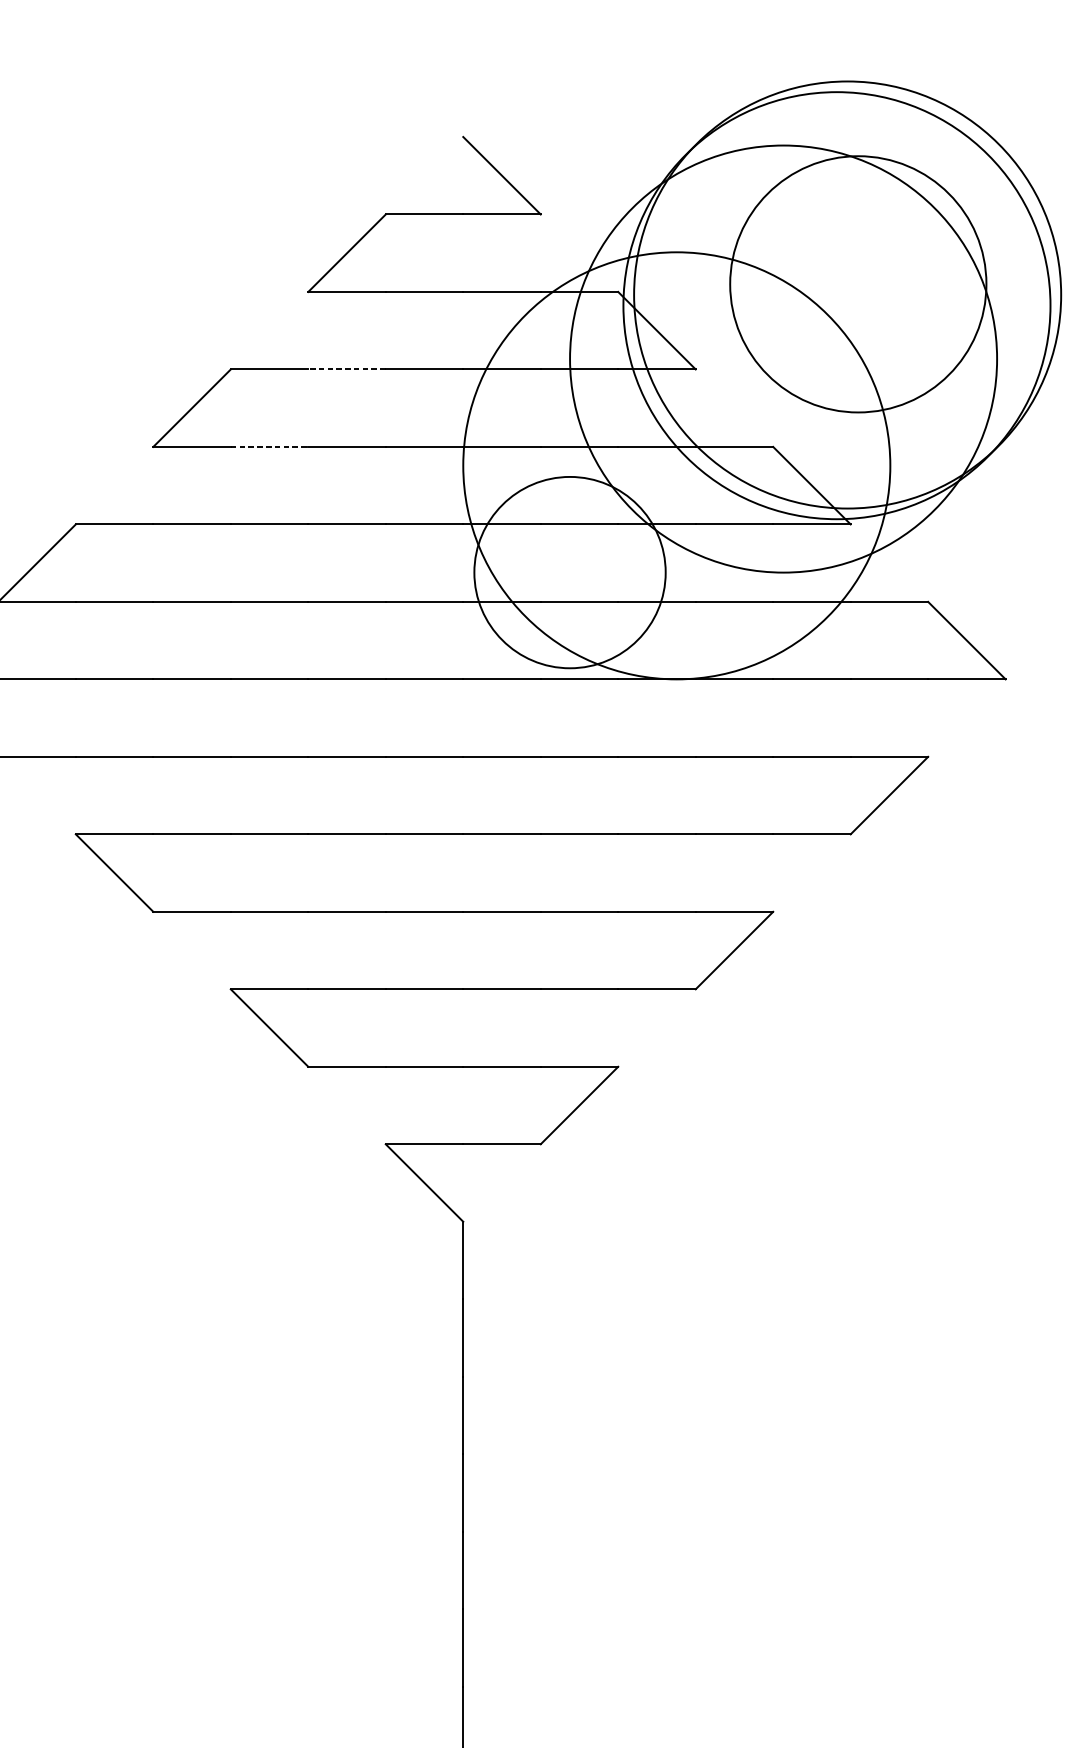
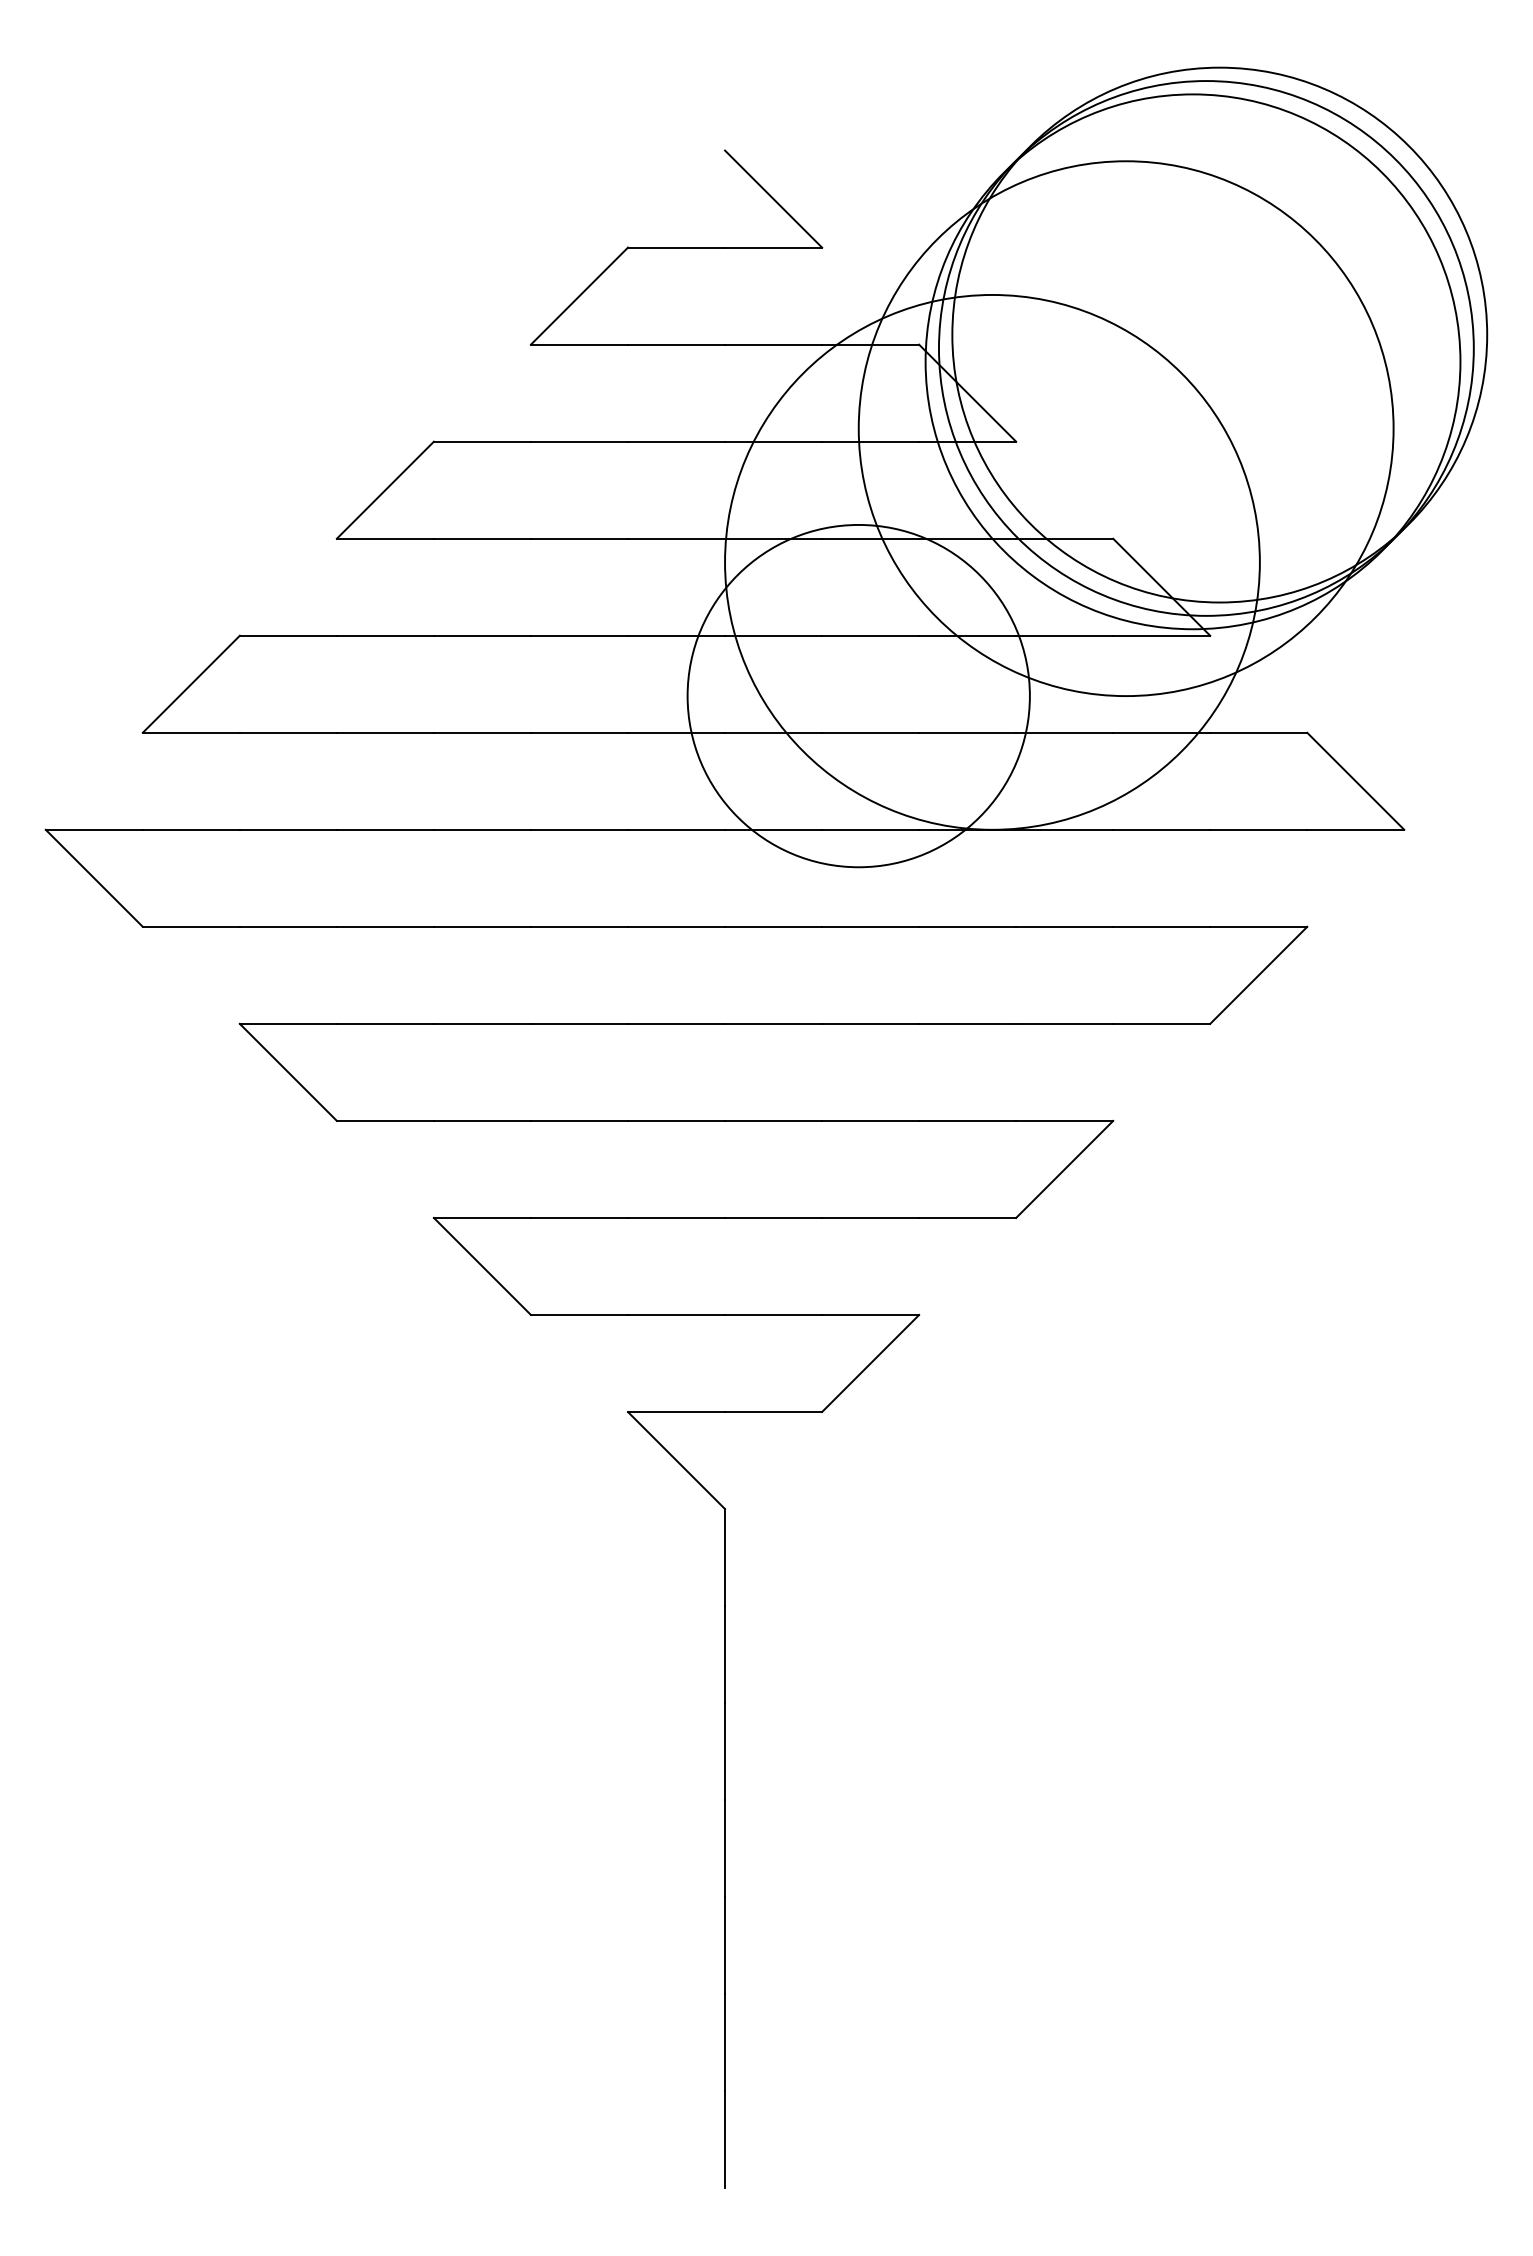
circle: (858, 283) -> (1219, 334), size x1.67
line: (347, 369) -> (579, 441), dashed -> solid
line: (269, 446) -> (482, 538), dashed -> solid
circle: (569, 572) -> (858, 695), size x1.43

